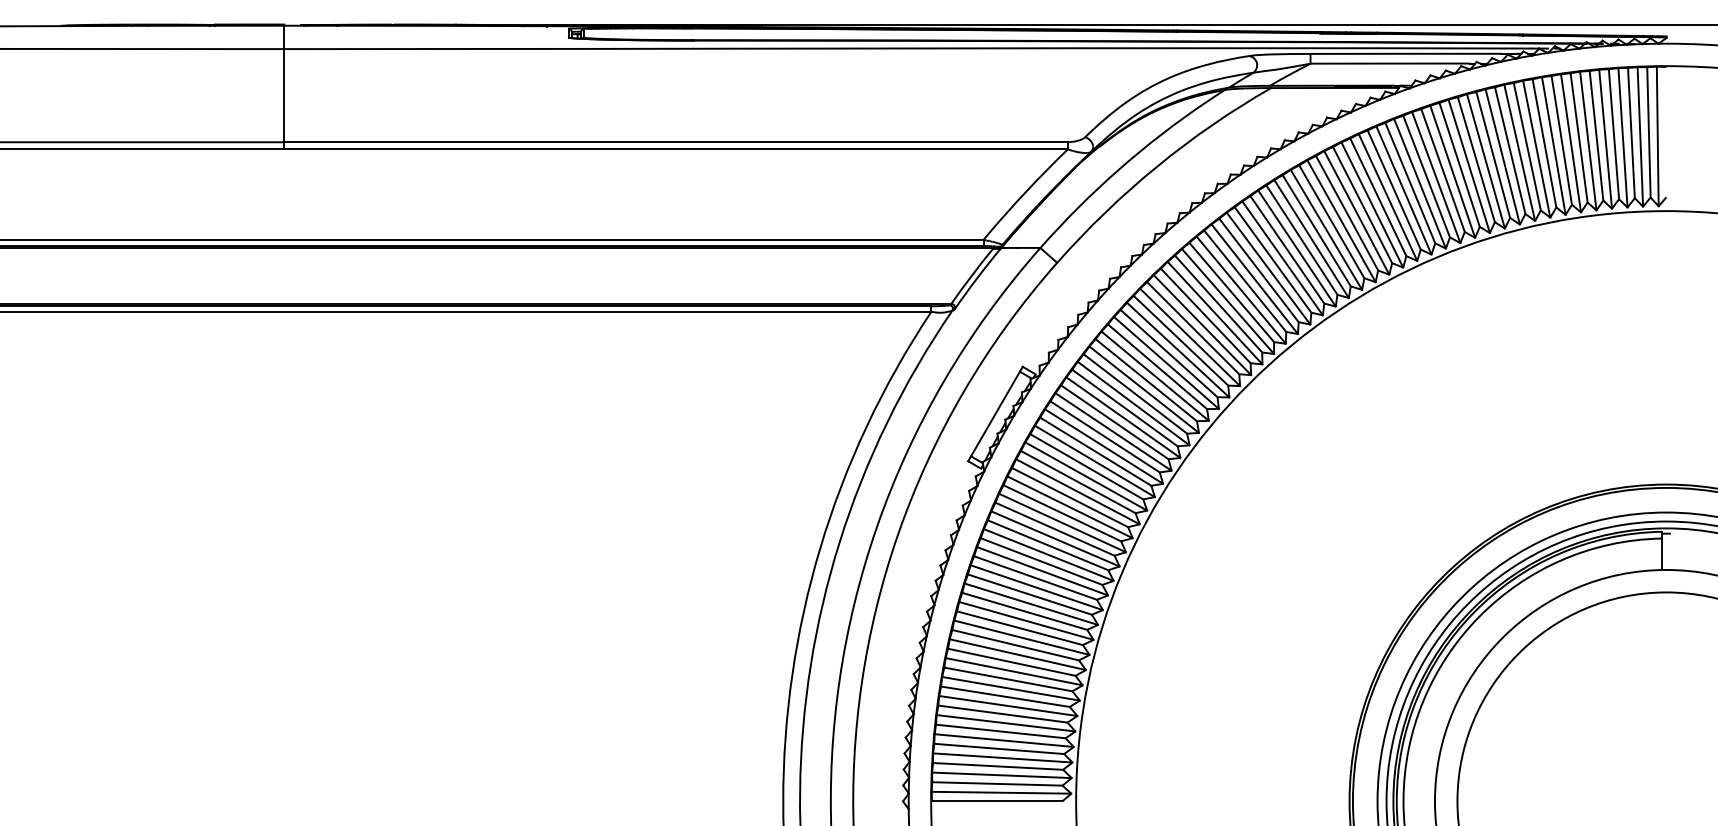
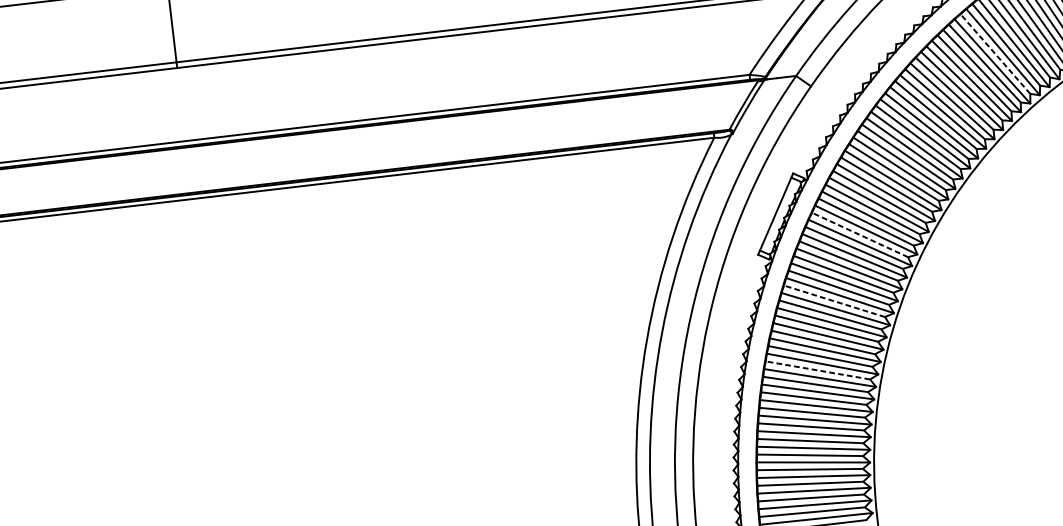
line: (1287, 249) -> (995, 53), solid -> dashed
line: (1095, 451) -> (859, 234), solid -> dashed
line: (1054, 529) -> (834, 301), solid -> dashed
line: (1024, 611) -> (817, 370), solid -> dashed

